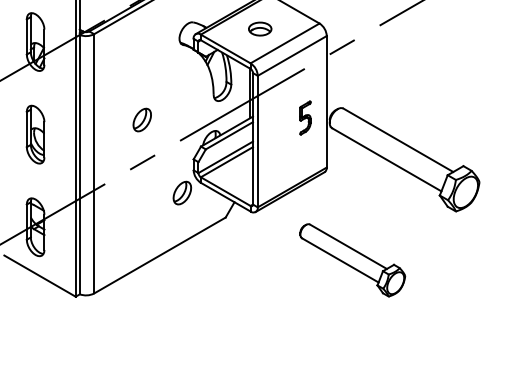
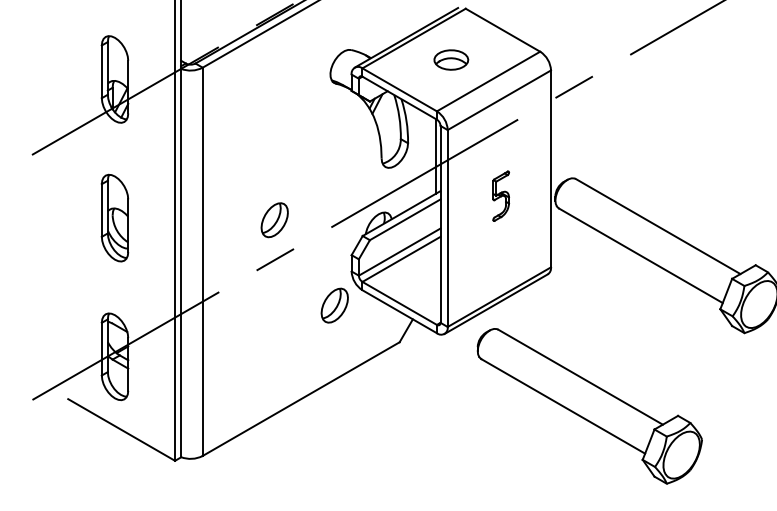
part: (305, 117) -> (501, 195), moved
part: (141, 119) -> (273, 219), moved
part: (352, 260) -> (589, 406), size x1.43

